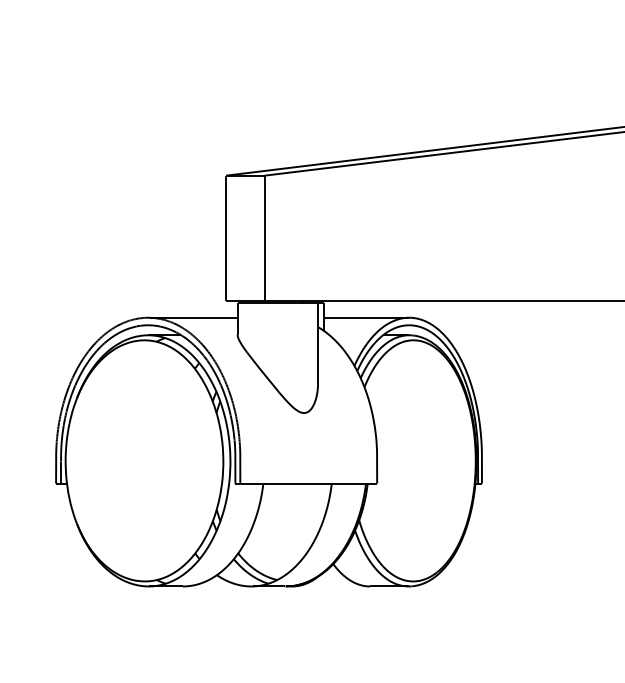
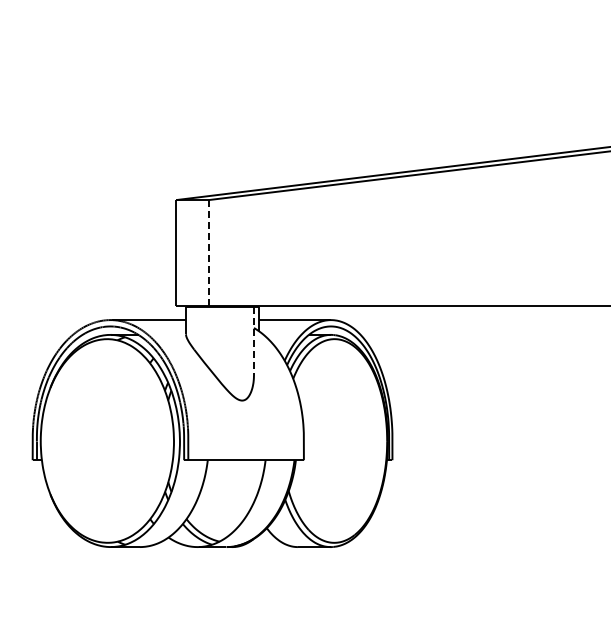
line: (264, 238) -> (208, 253), solid -> dashed
line: (317, 344) -> (253, 342), solid -> dashed

